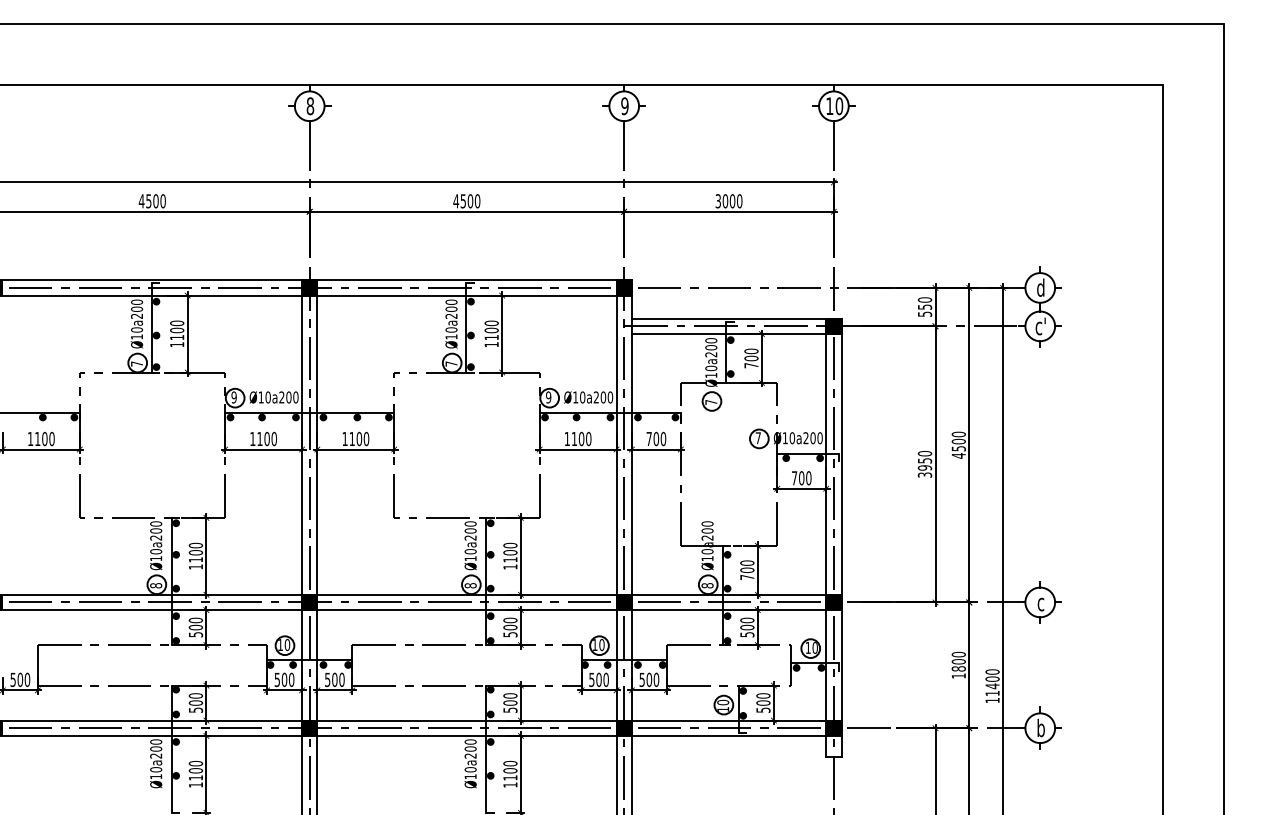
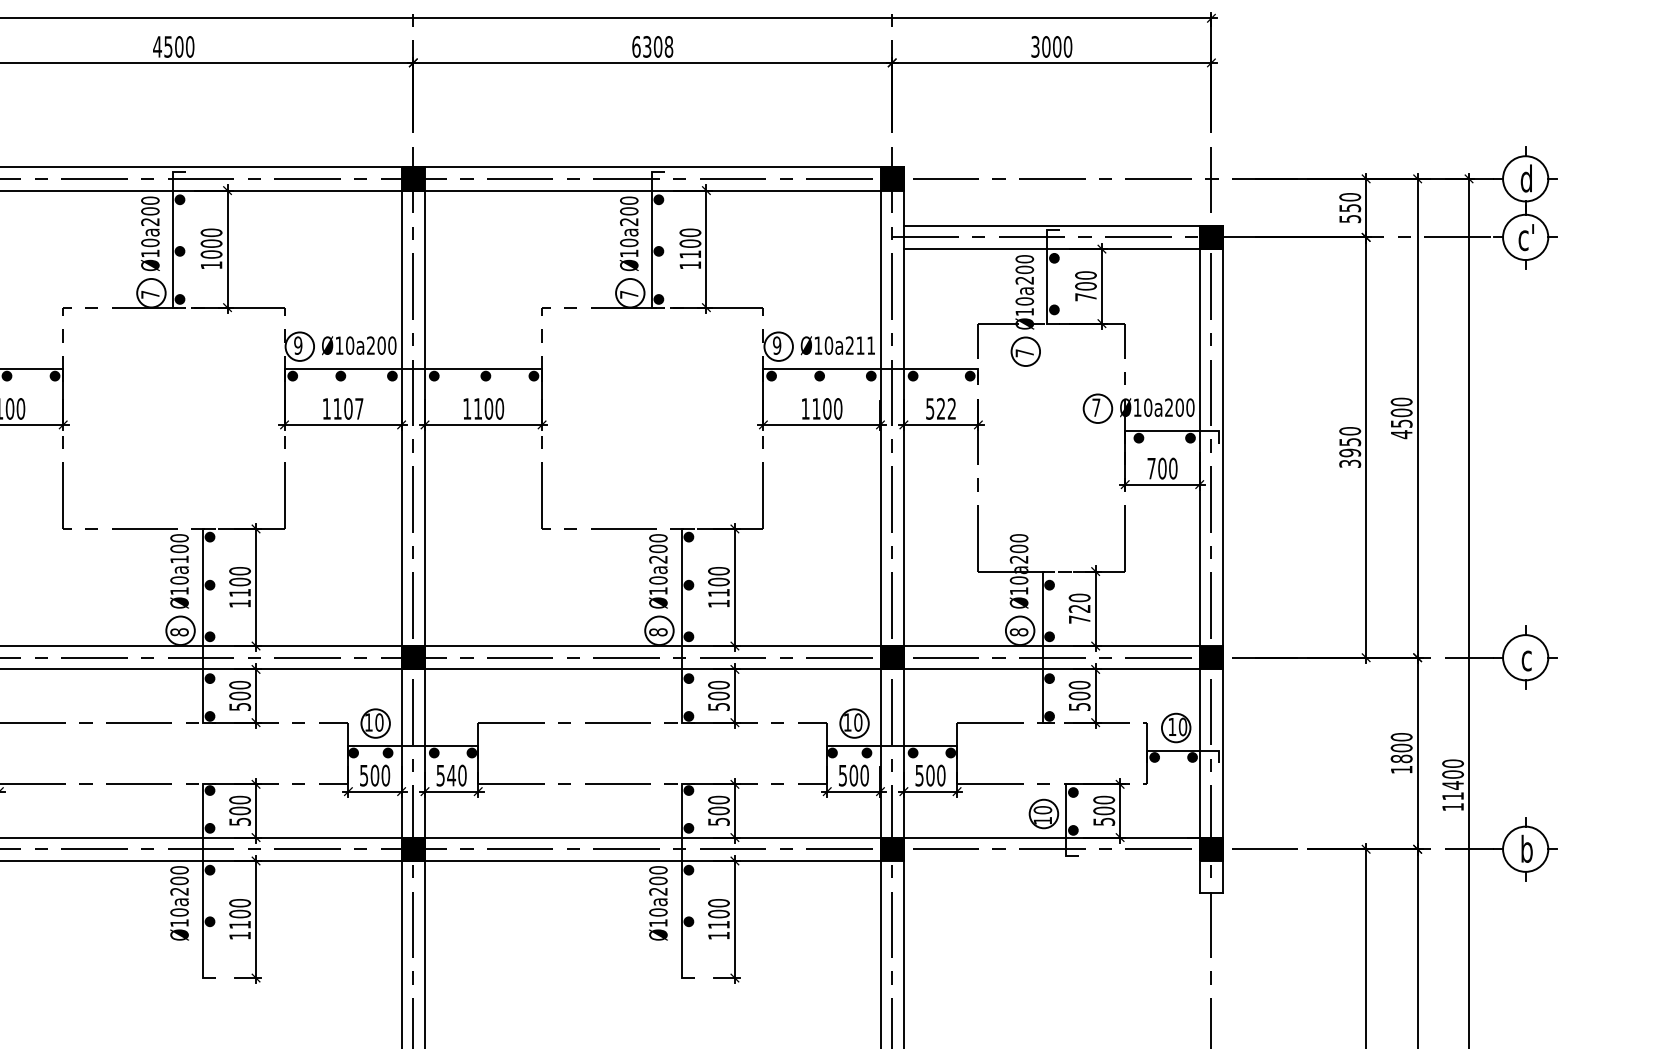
text: (466, 201) -> (652, 47), 4500 -> 6308
text: (177, 337) -> (212, 254), 1100 -> 1000
text: (606, 397) -> (865, 345), Ø10a200 -> Ø10a211
text: (273, 438) -> (358, 408), 1100 -> 1107
text: (656, 439) -> (941, 409), 700 -> 522
text: (155, 537) -> (178, 558), Ø10a200 -> Ø10a100
text: (747, 570) -> (1079, 609), 700 -> 720
text: (334, 679) -> (451, 775), 500 -> 540
line: (728, 735) -> (1050, 860), removed

